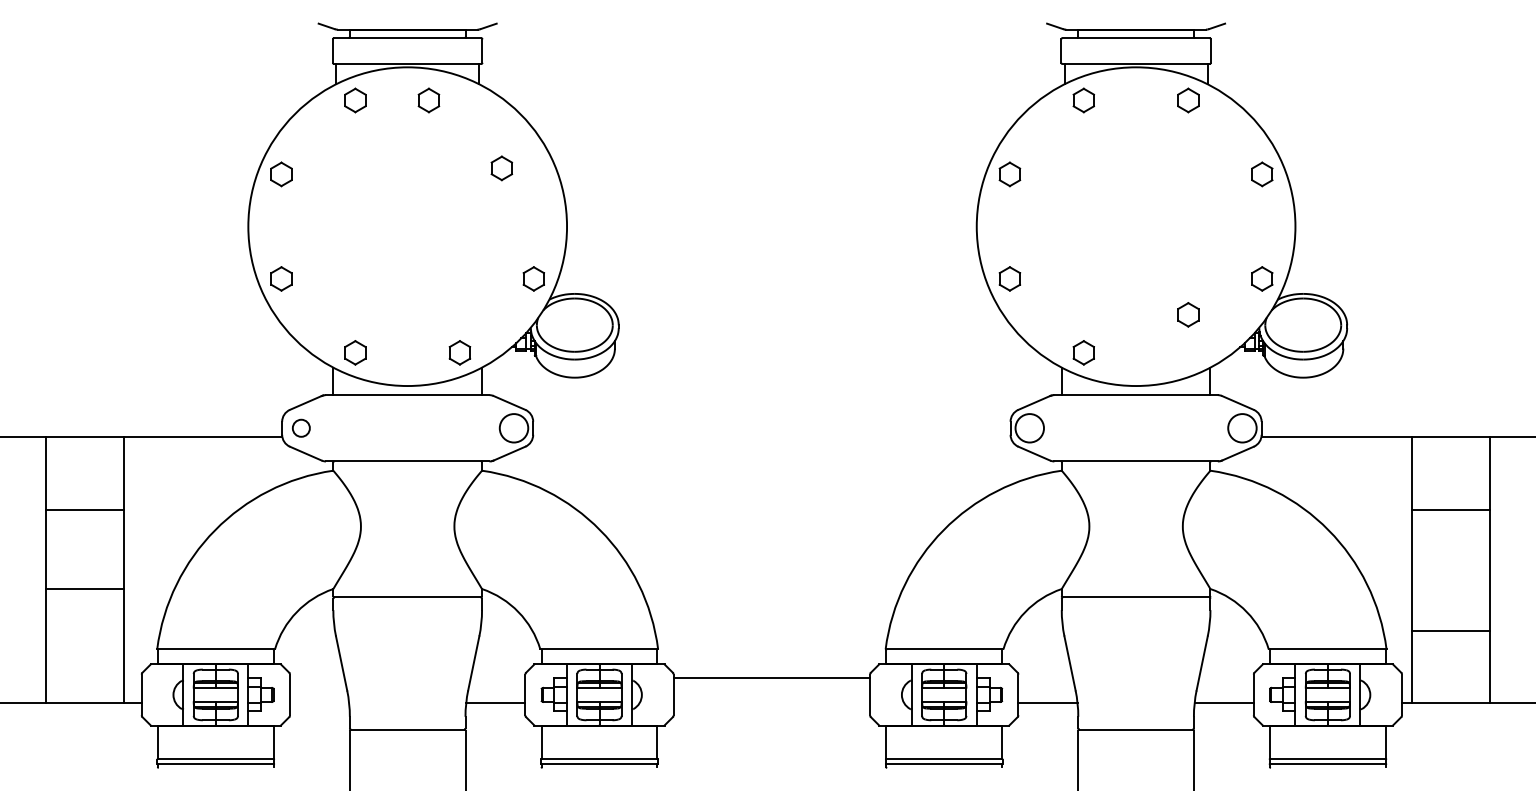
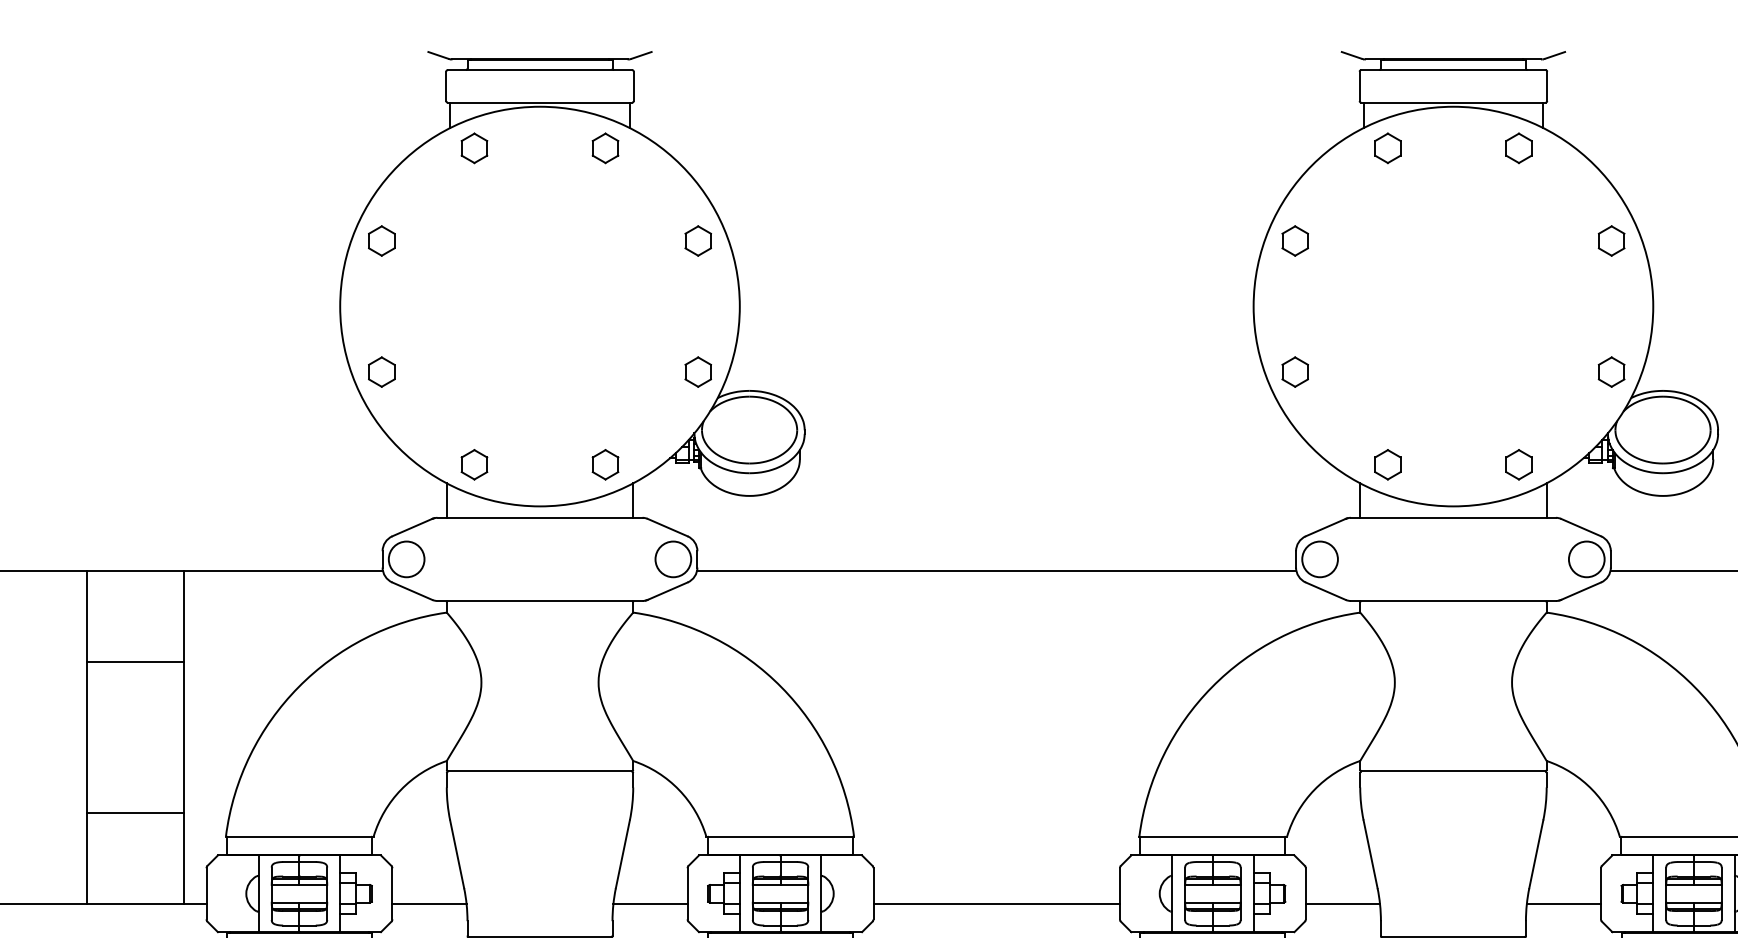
part: (428, 100) -> (604, 148), moved
part: (501, 168) -> (697, 241), moved
part: (1188, 314) -> (1519, 464), moved
circle: (301, 428) -> (406, 559), size x1.67
line: (771, 437) -> (996, 570), added
line: (85, 588) -> (135, 812), moved
line: (771, 678) -> (996, 904), moved
line: (319, 703) -> (429, 904), added

